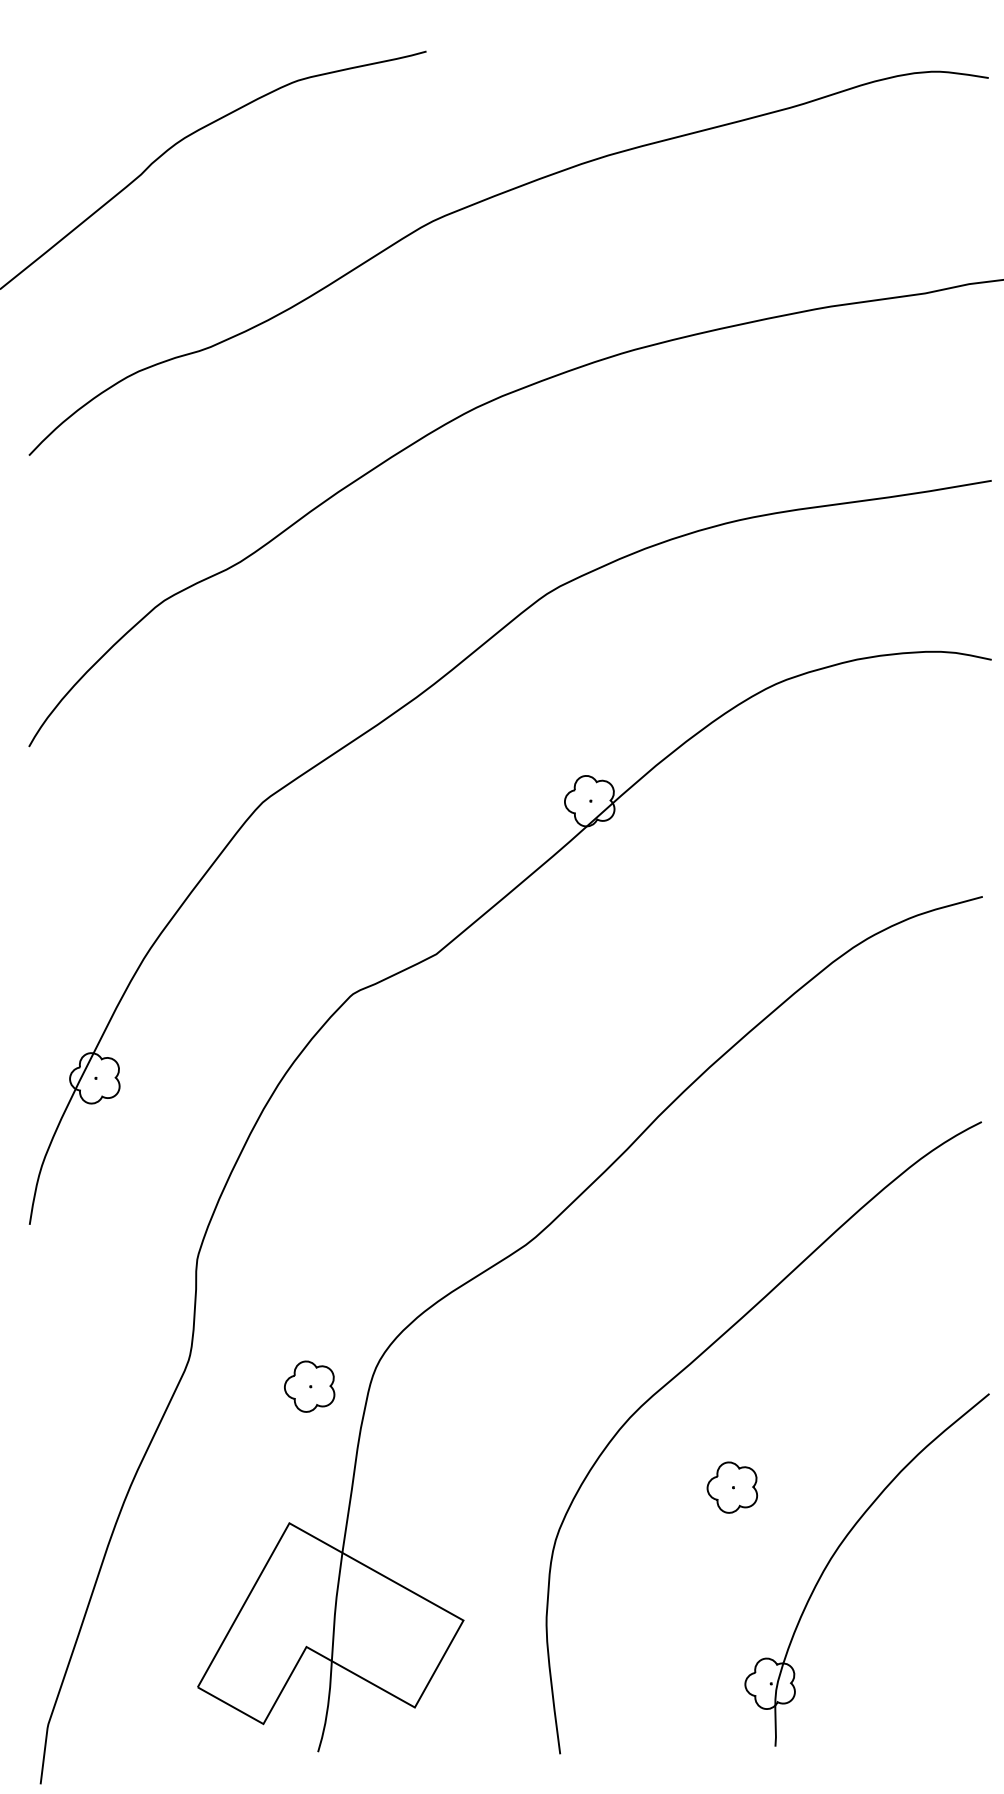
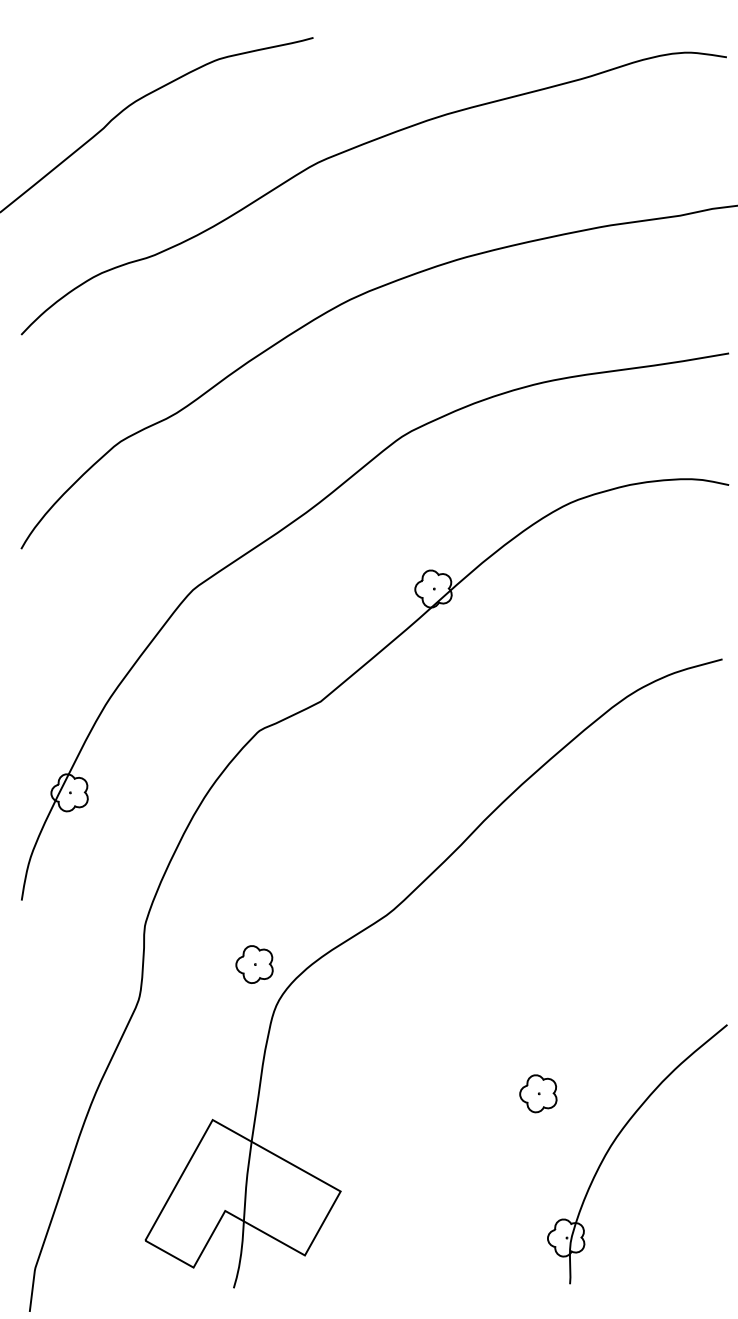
curve: (691, 1364) -> (508, 1003), removed
part: (309, 1386) -> (254, 964), moved

